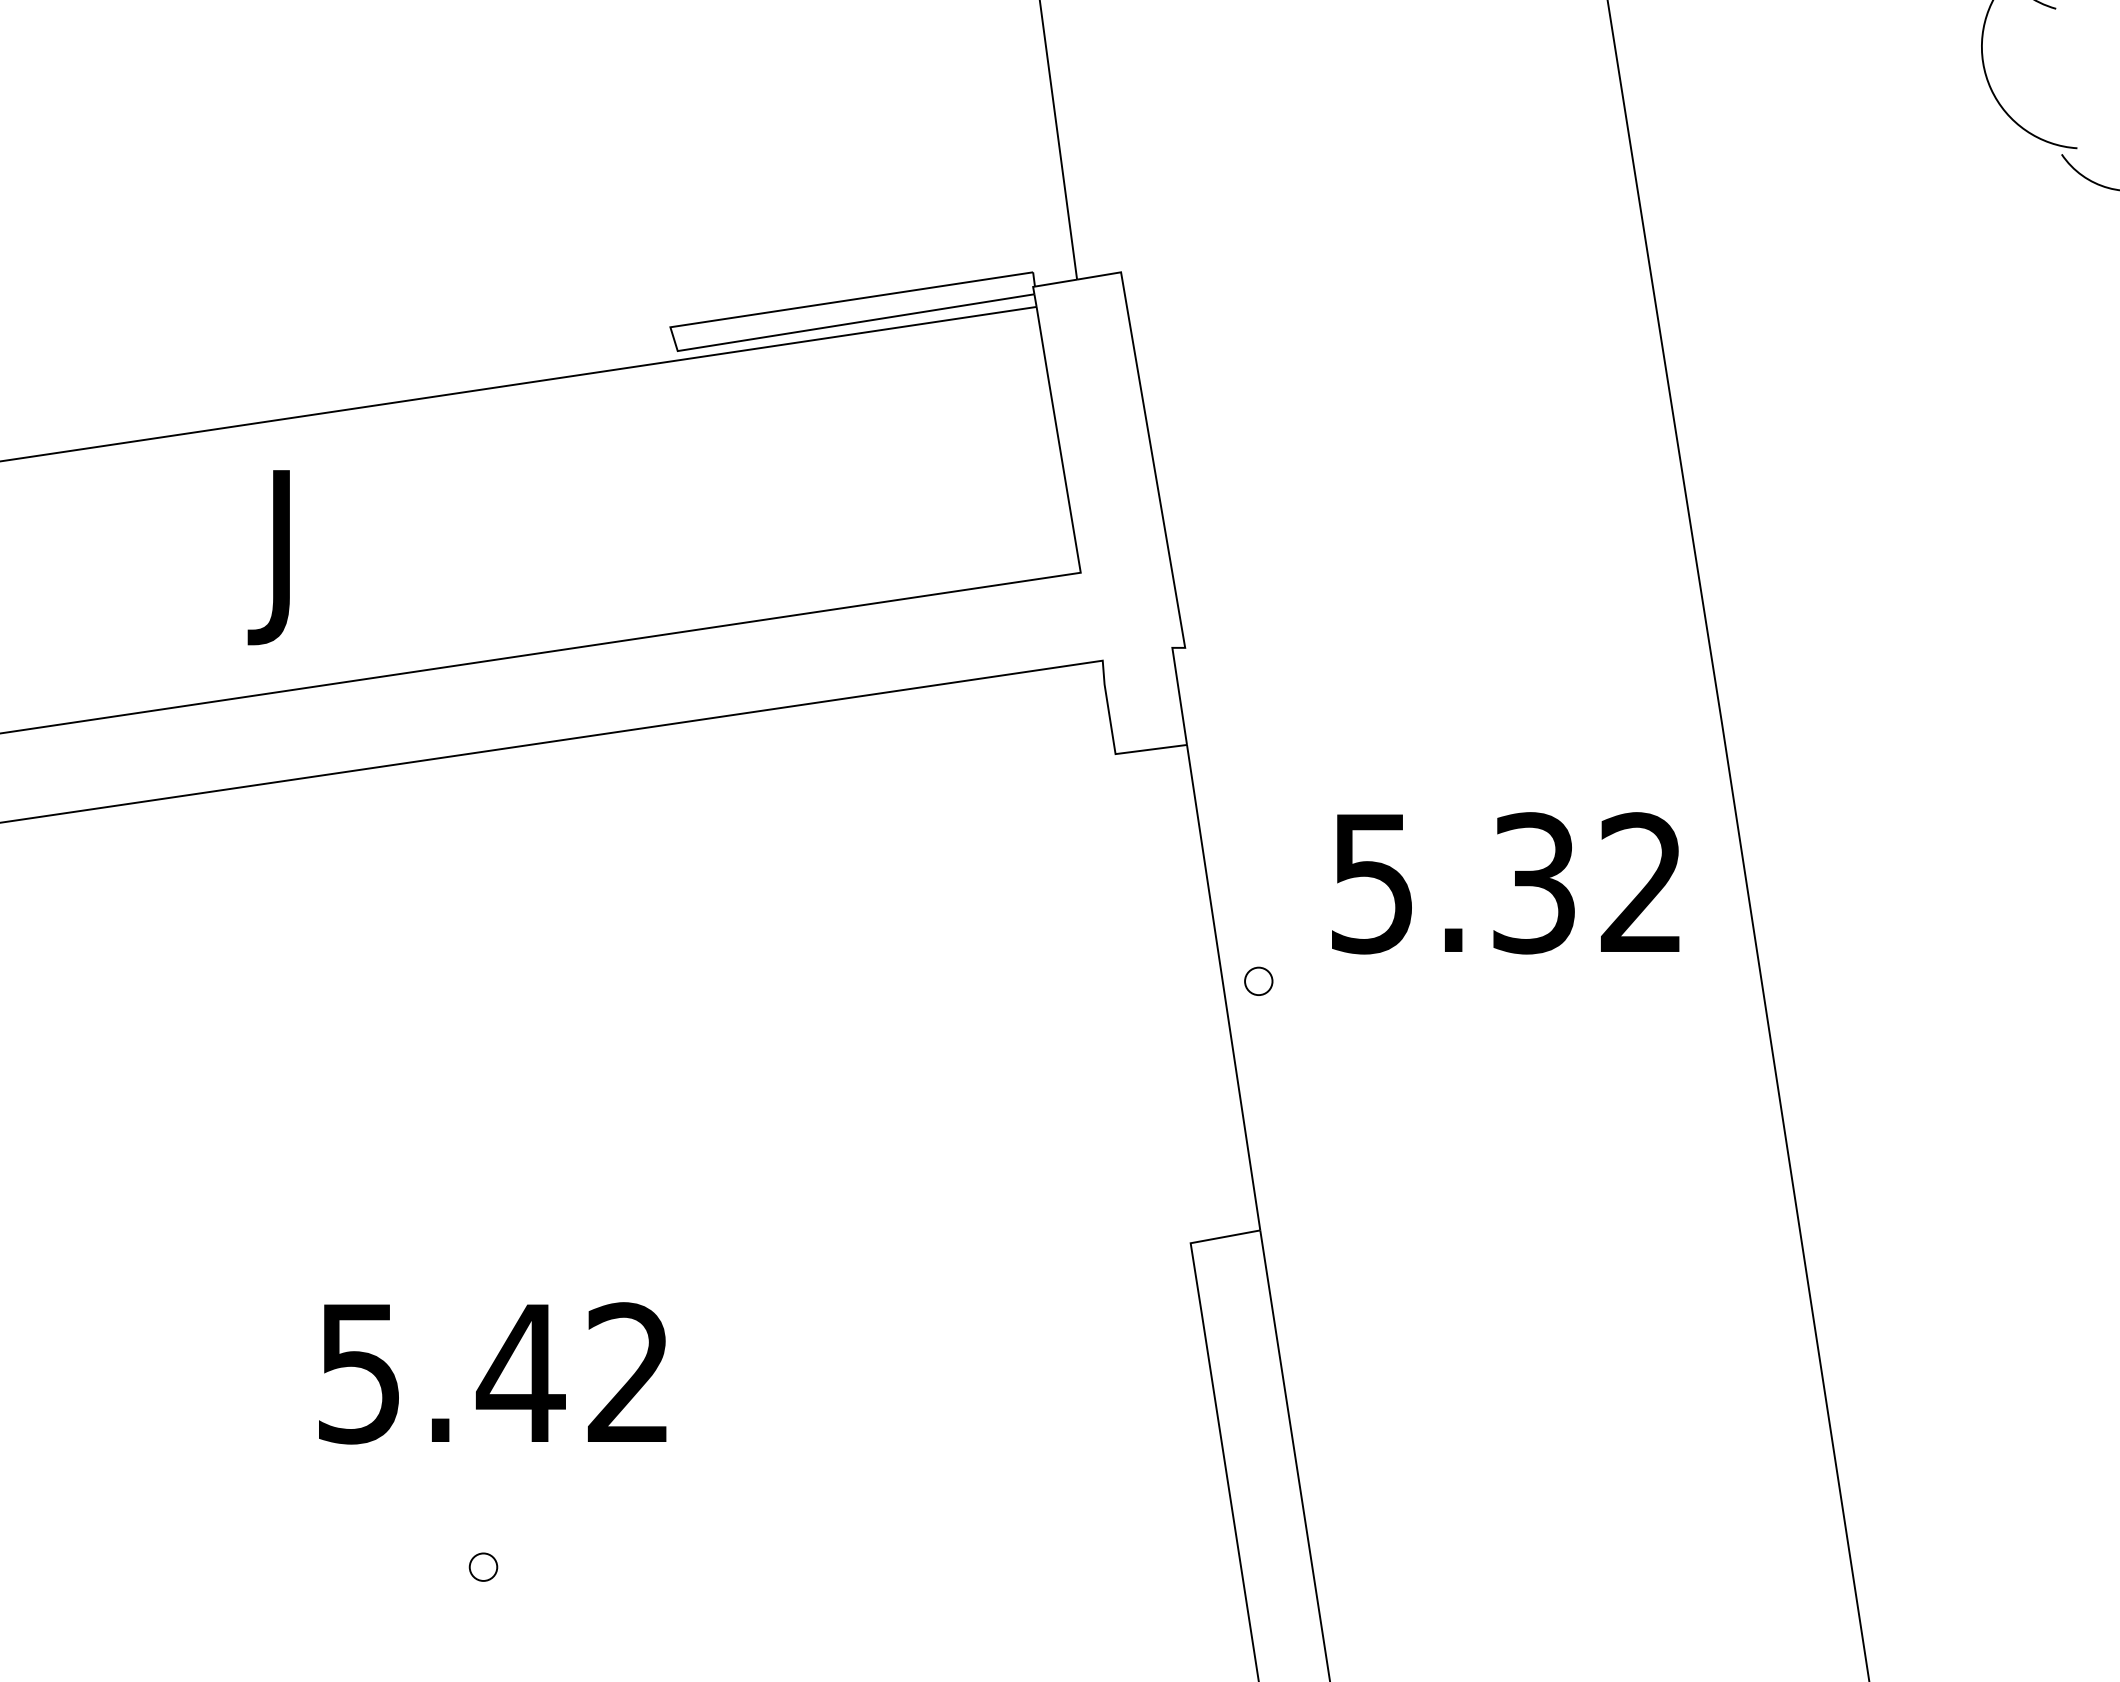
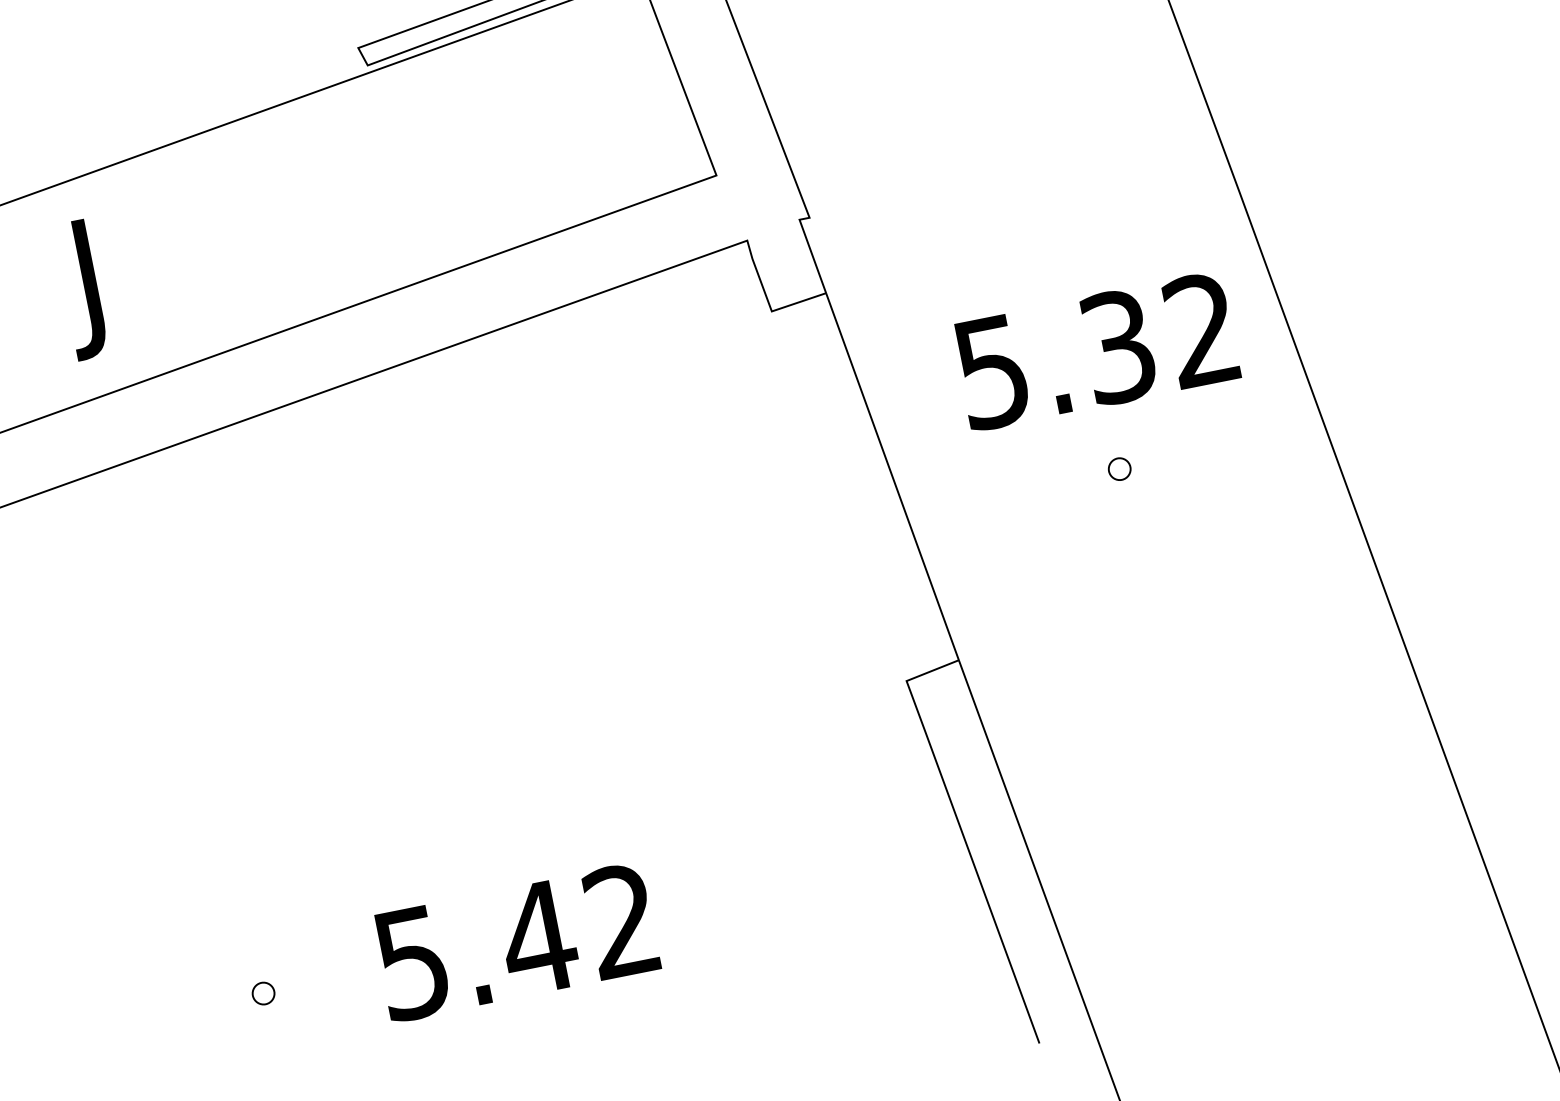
part: (1258, 980) -> (1119, 468), moved
text: (492, 1373) -> (516, 942), moved
part: (483, 1566) -> (263, 993), moved

